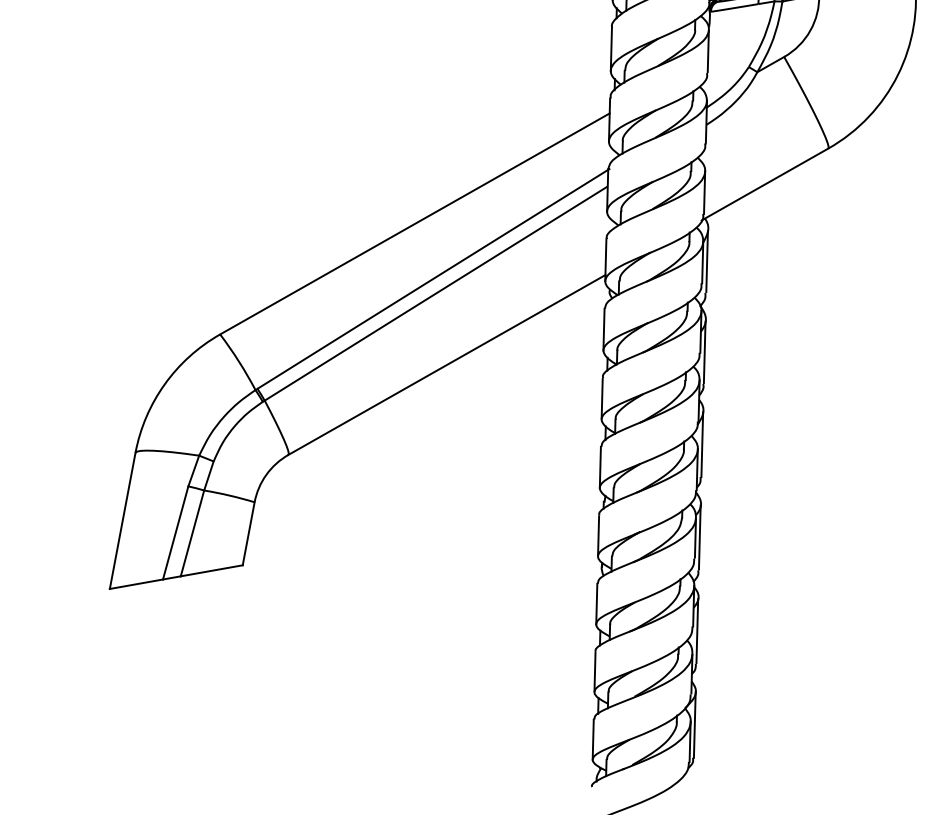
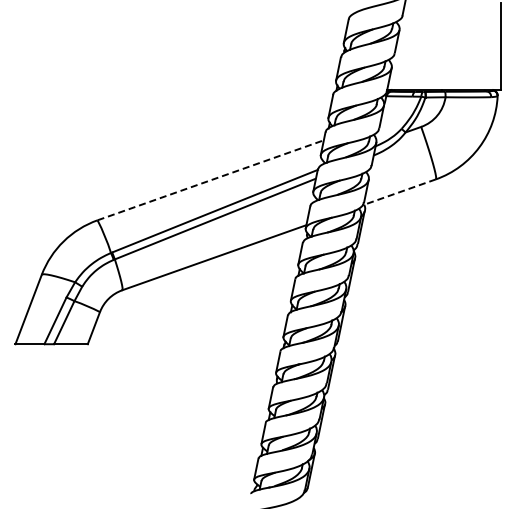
line: (763, 184) -> (398, 192), solid -> dashed
line: (414, 224) -> (210, 180), solid -> dashed

